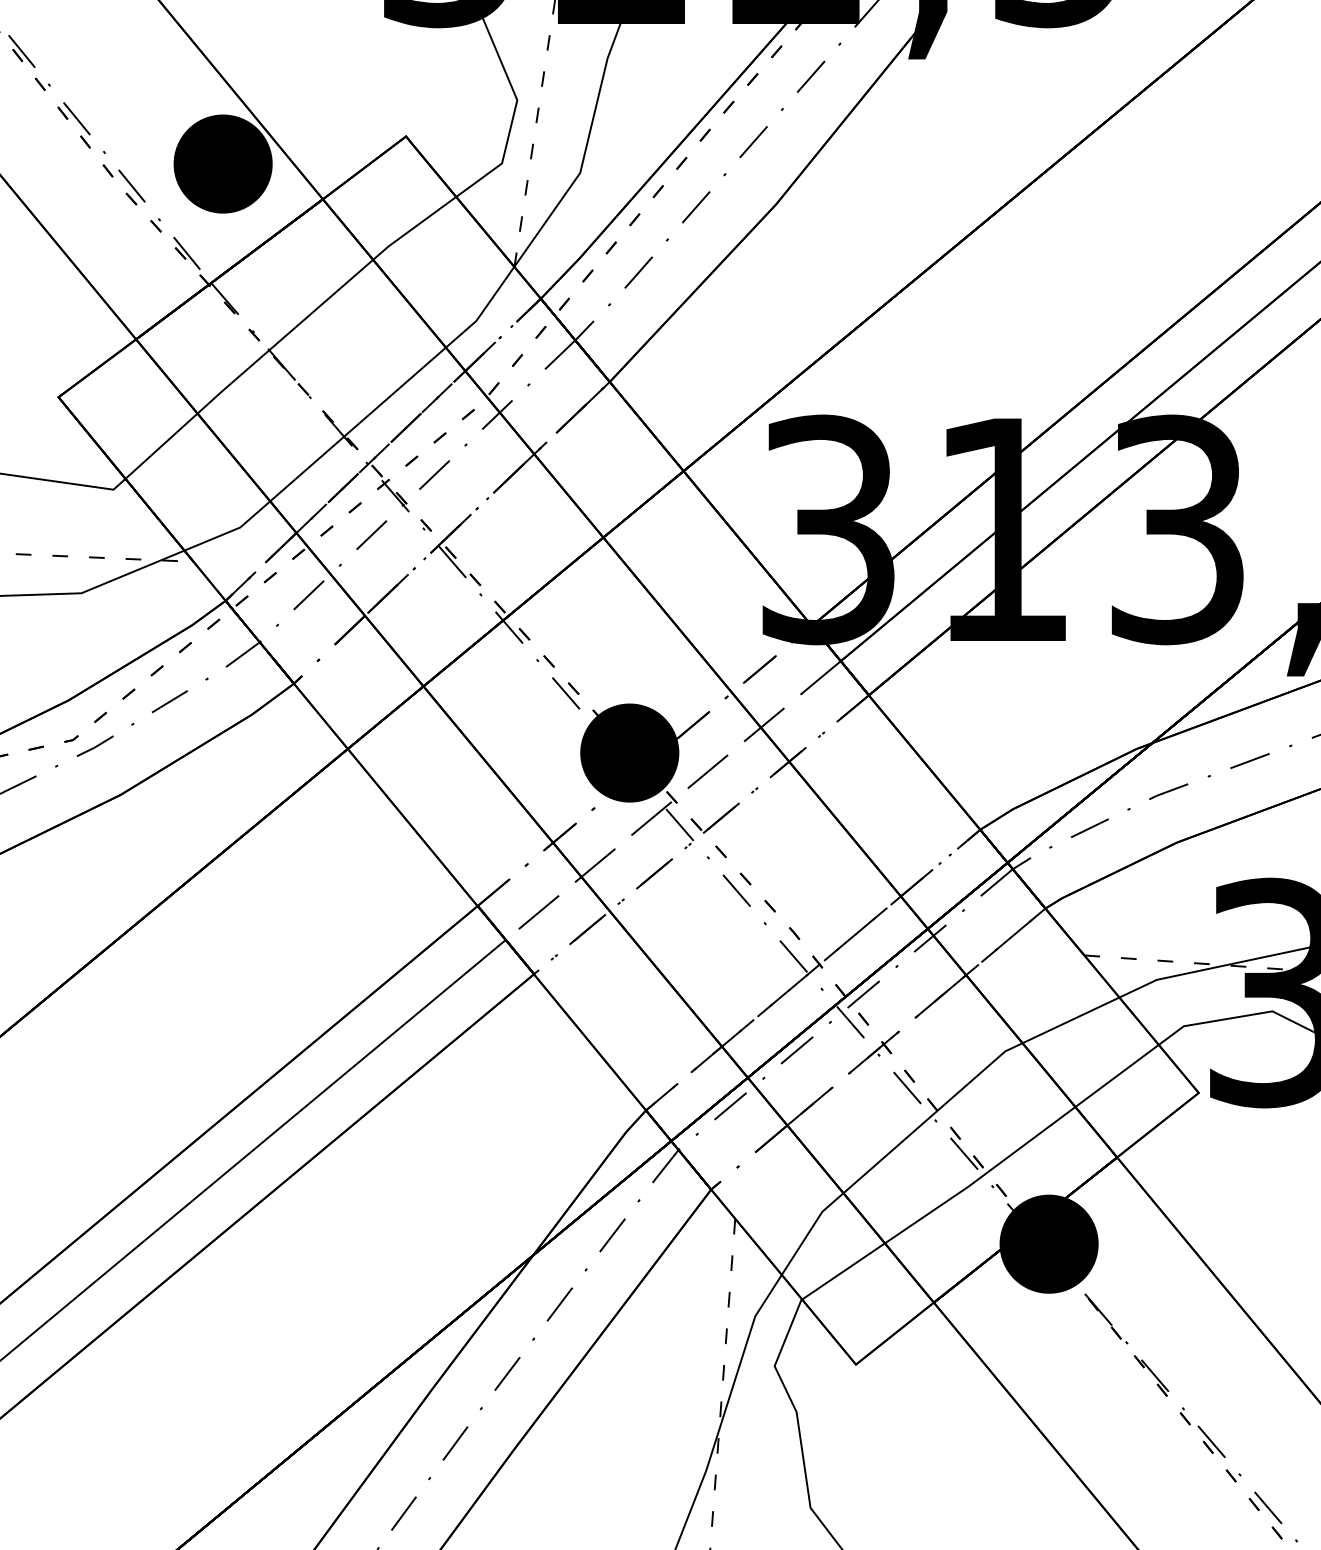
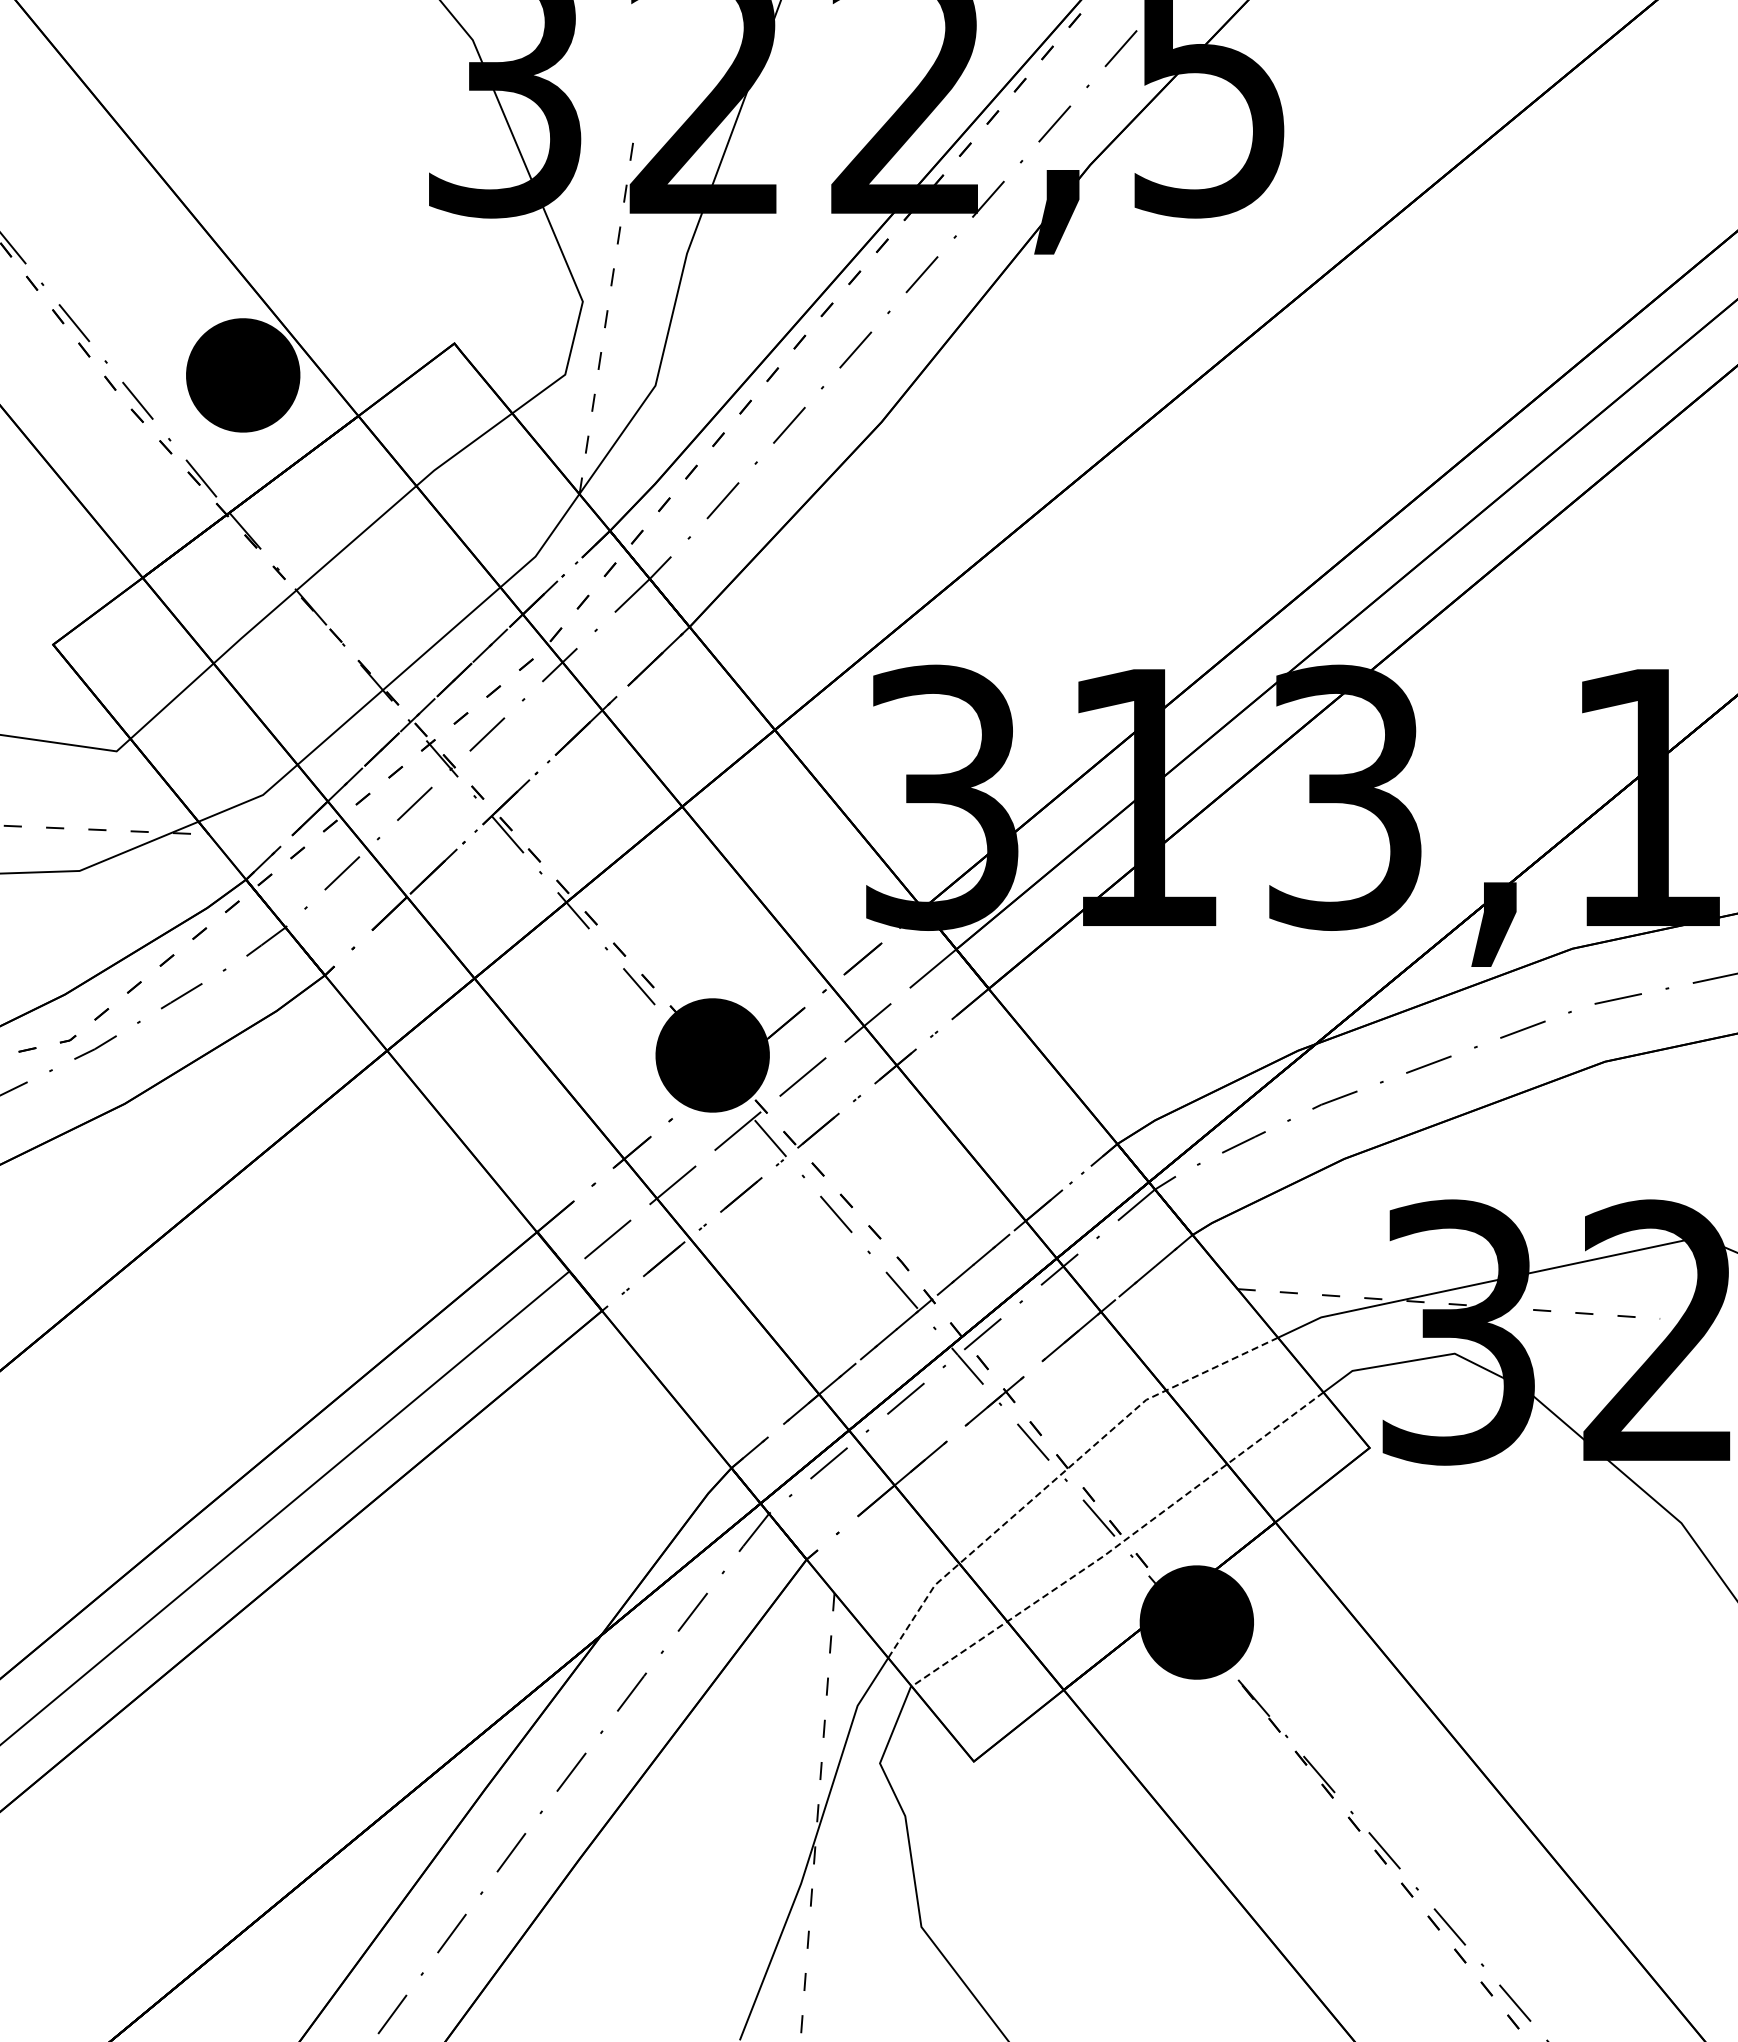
line: (932, 1115) -> (1062, 1473), solid -> dashed
line: (982, 1175) -> (1120, 1543), solid -> dashed

